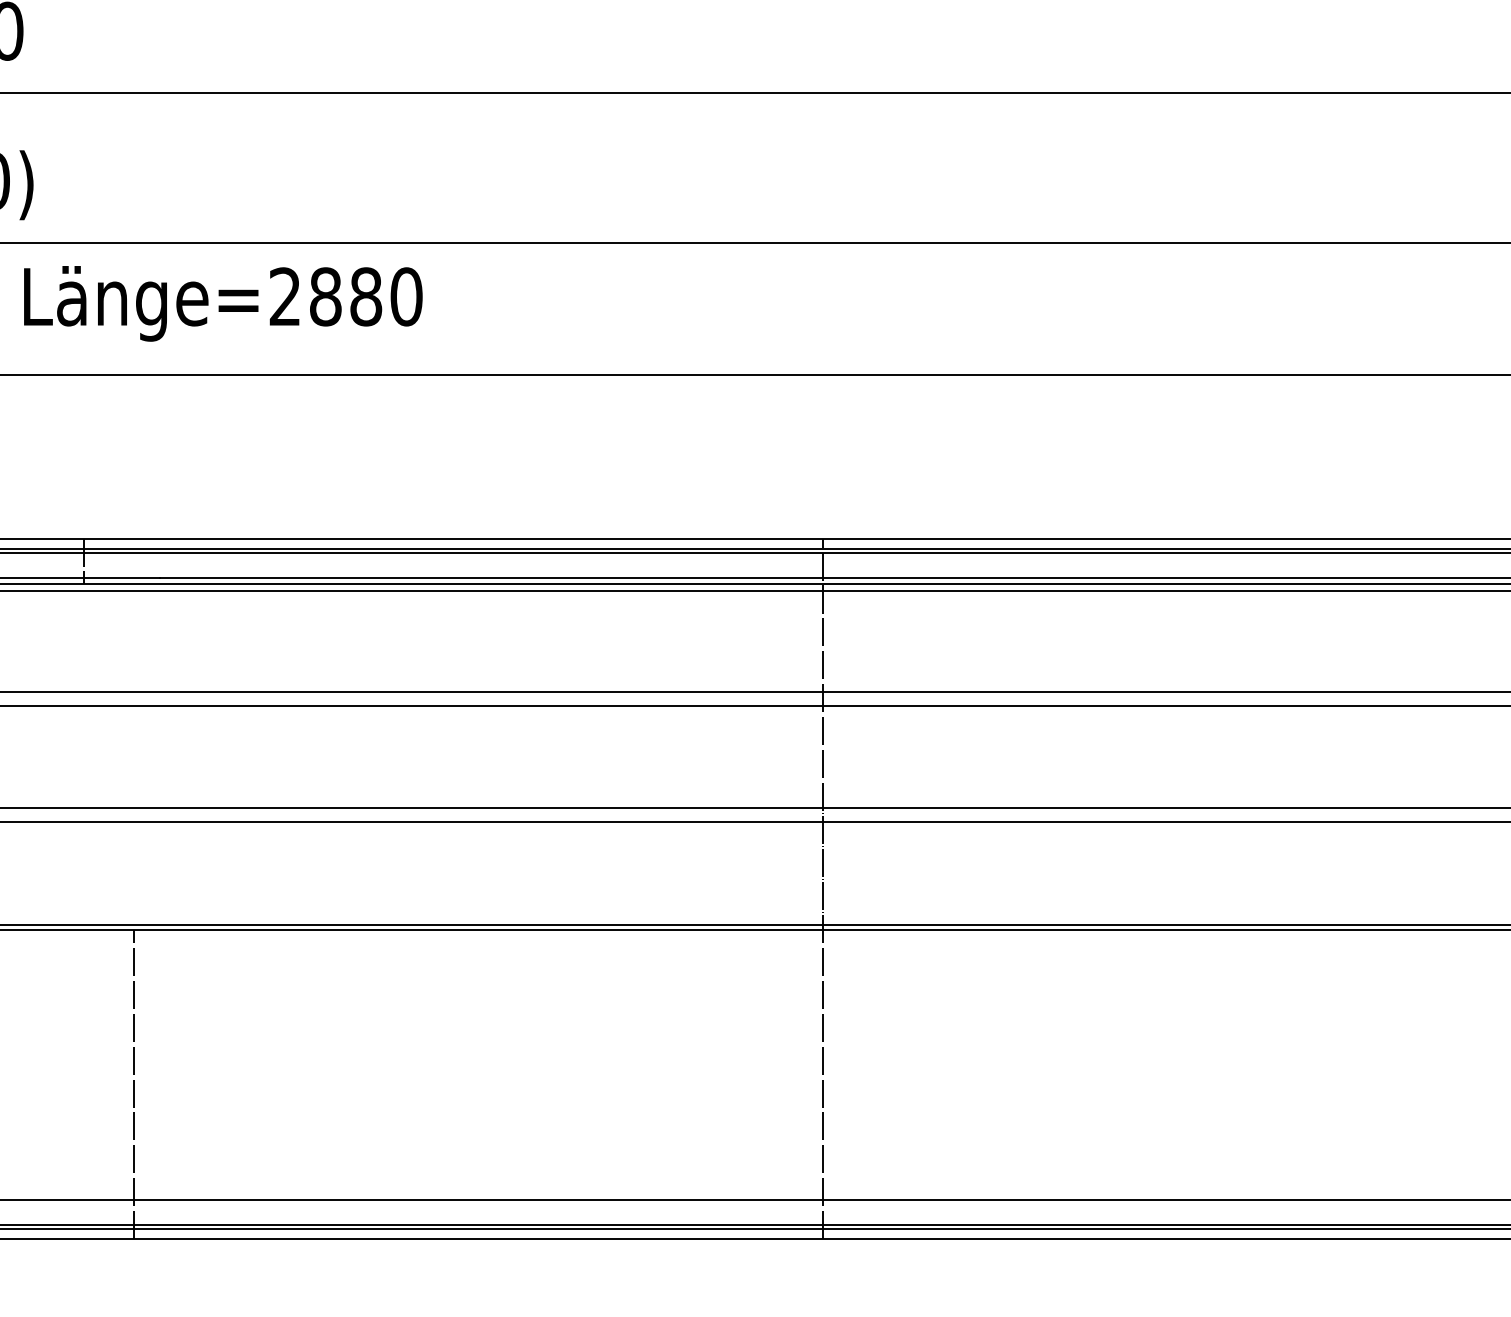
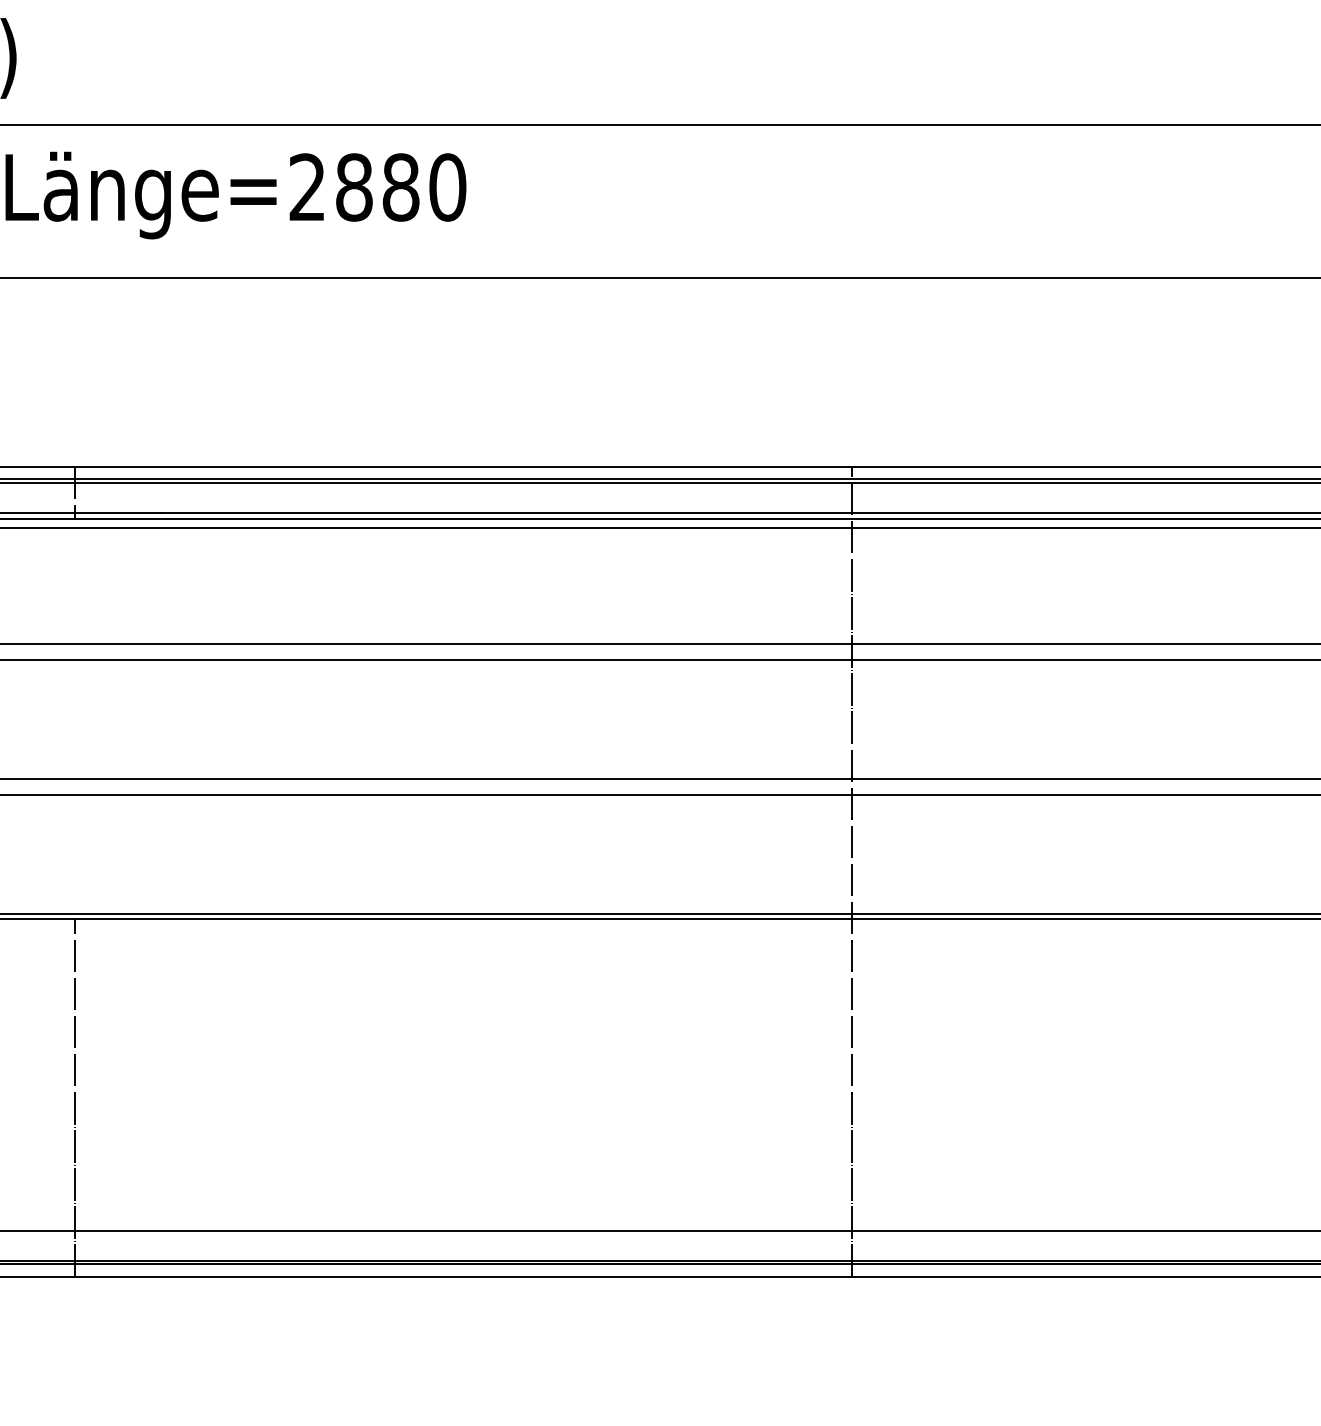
line: (822, 888) -> (852, 871), moved
line: (134, 1084) -> (75, 1097), moved

